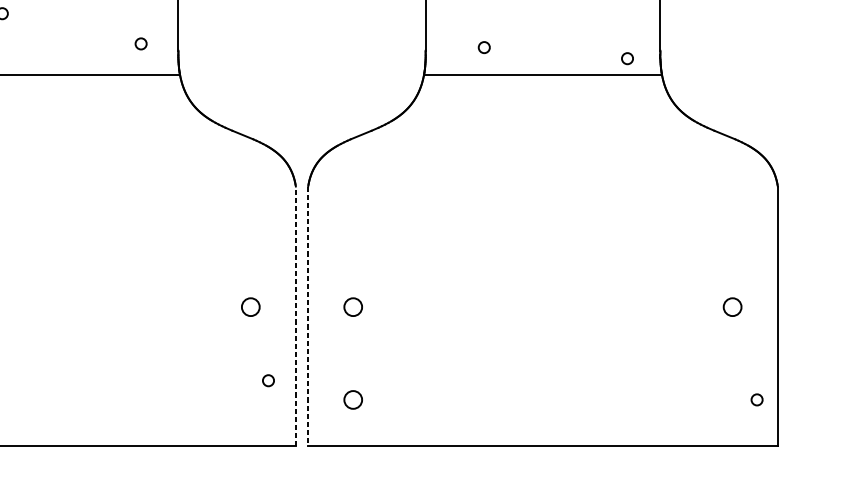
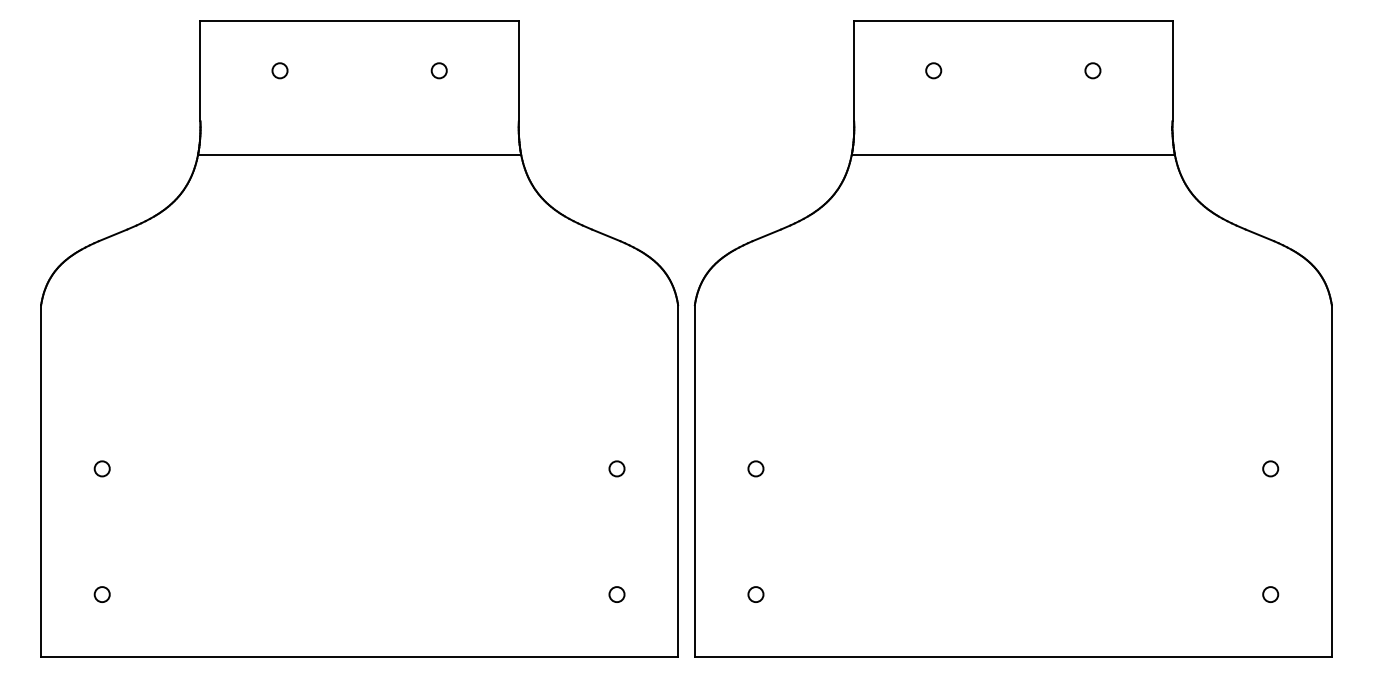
circle: (140, 43) -> (438, 70), moved
circle: (484, 47) -> (933, 70), moved
circle: (627, 58) -> (1092, 70), moved
circle: (250, 306) -> (616, 468), size x0.62
circle: (352, 306) -> (755, 468), size x0.62
circle: (732, 306) -> (1270, 468), size x0.62
line: (296, 315) -> (678, 480), dashed -> solid
line: (307, 316) -> (694, 481), dashed -> solid
circle: (268, 380) -> (616, 594), moved
circle: (352, 399) -> (755, 594), size x0.62
circle: (756, 399) -> (1270, 594), moved

